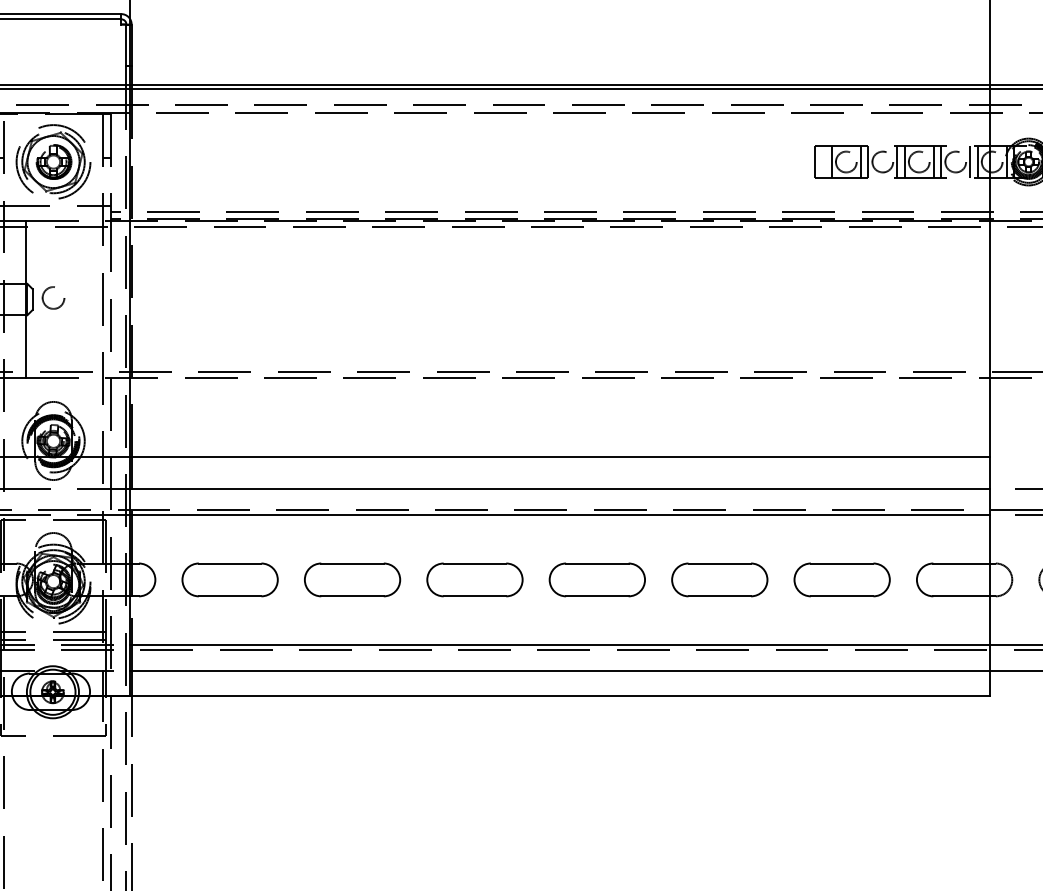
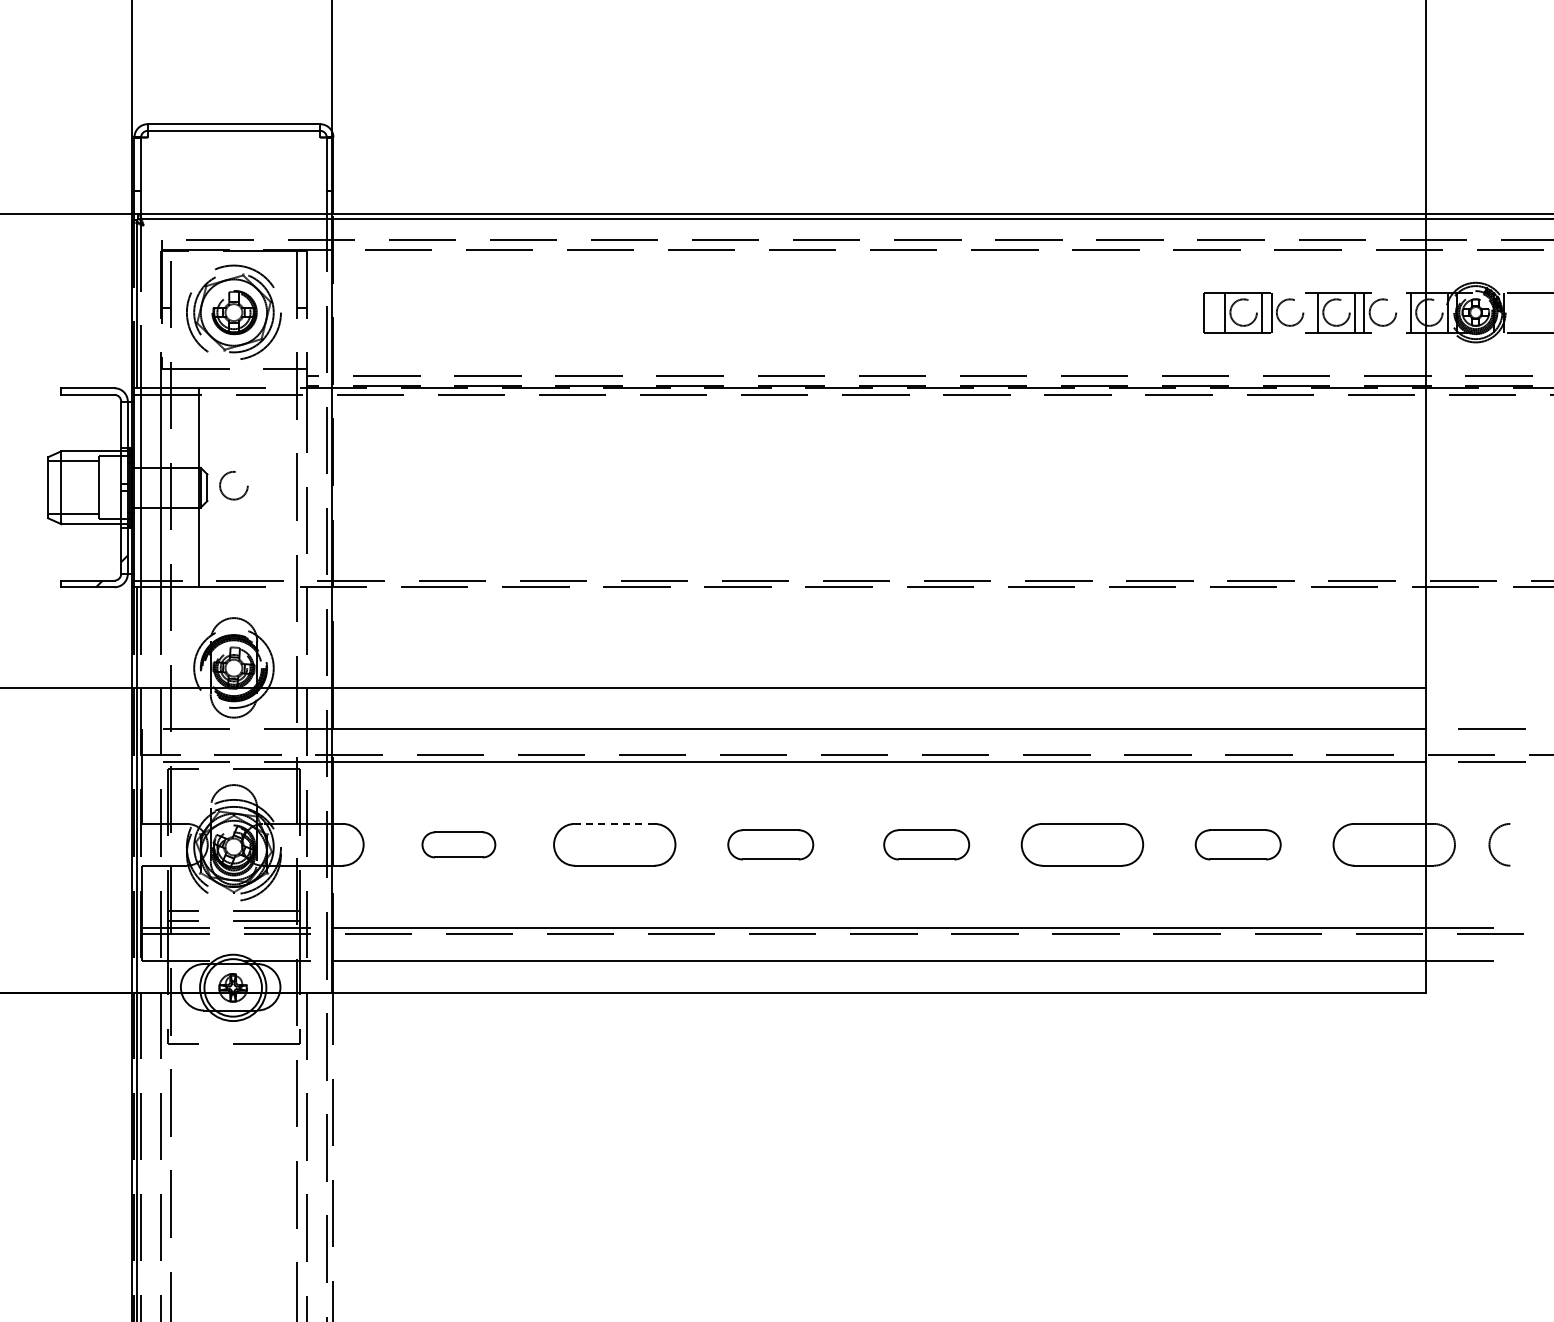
line: (897, 161) -> (1308, 312), removed
line: (970, 161) -> (1401, 312), removed
line: (352, 563) -> (614, 823), solid -> dashed
part: (229, 579) -> (458, 844), size x0.6
part: (474, 579) -> (770, 844), size x0.7
part: (597, 579) -> (926, 844), size x0.7
part: (841, 579) -> (1237, 844), size x0.7

